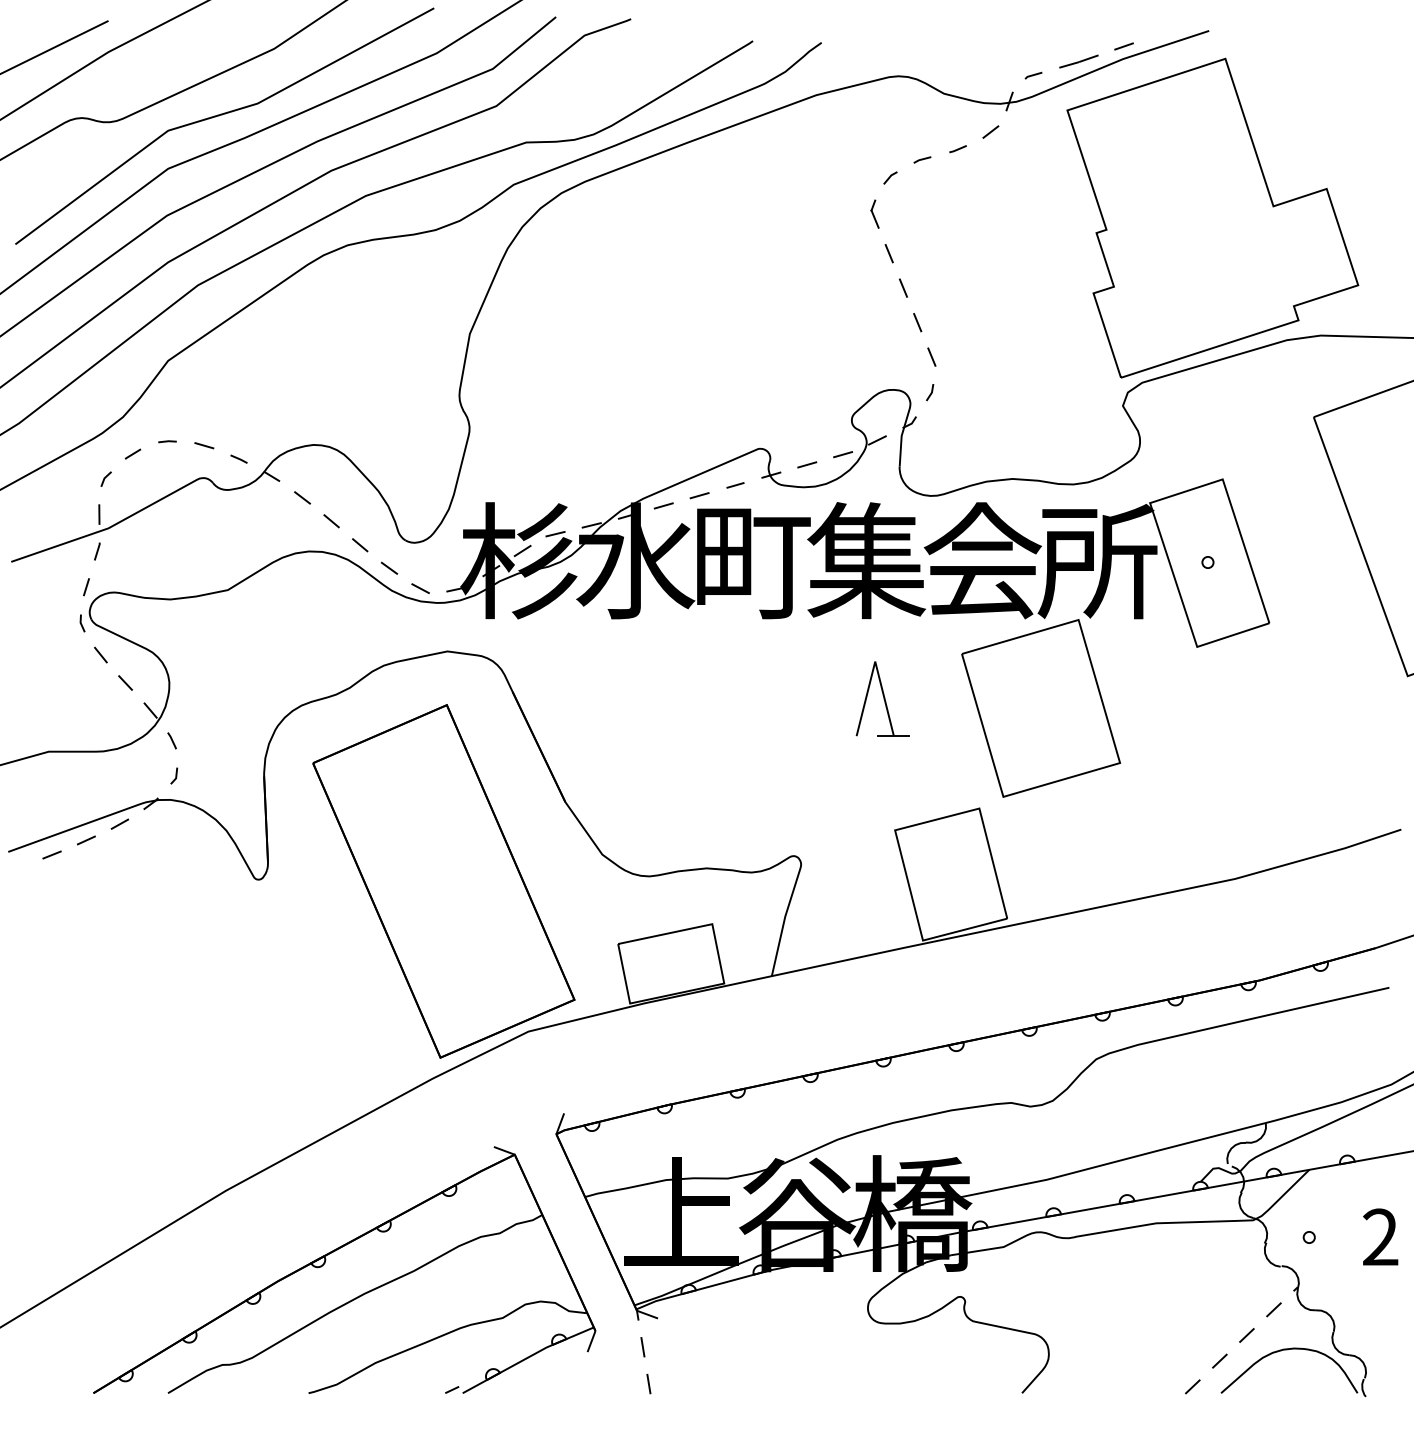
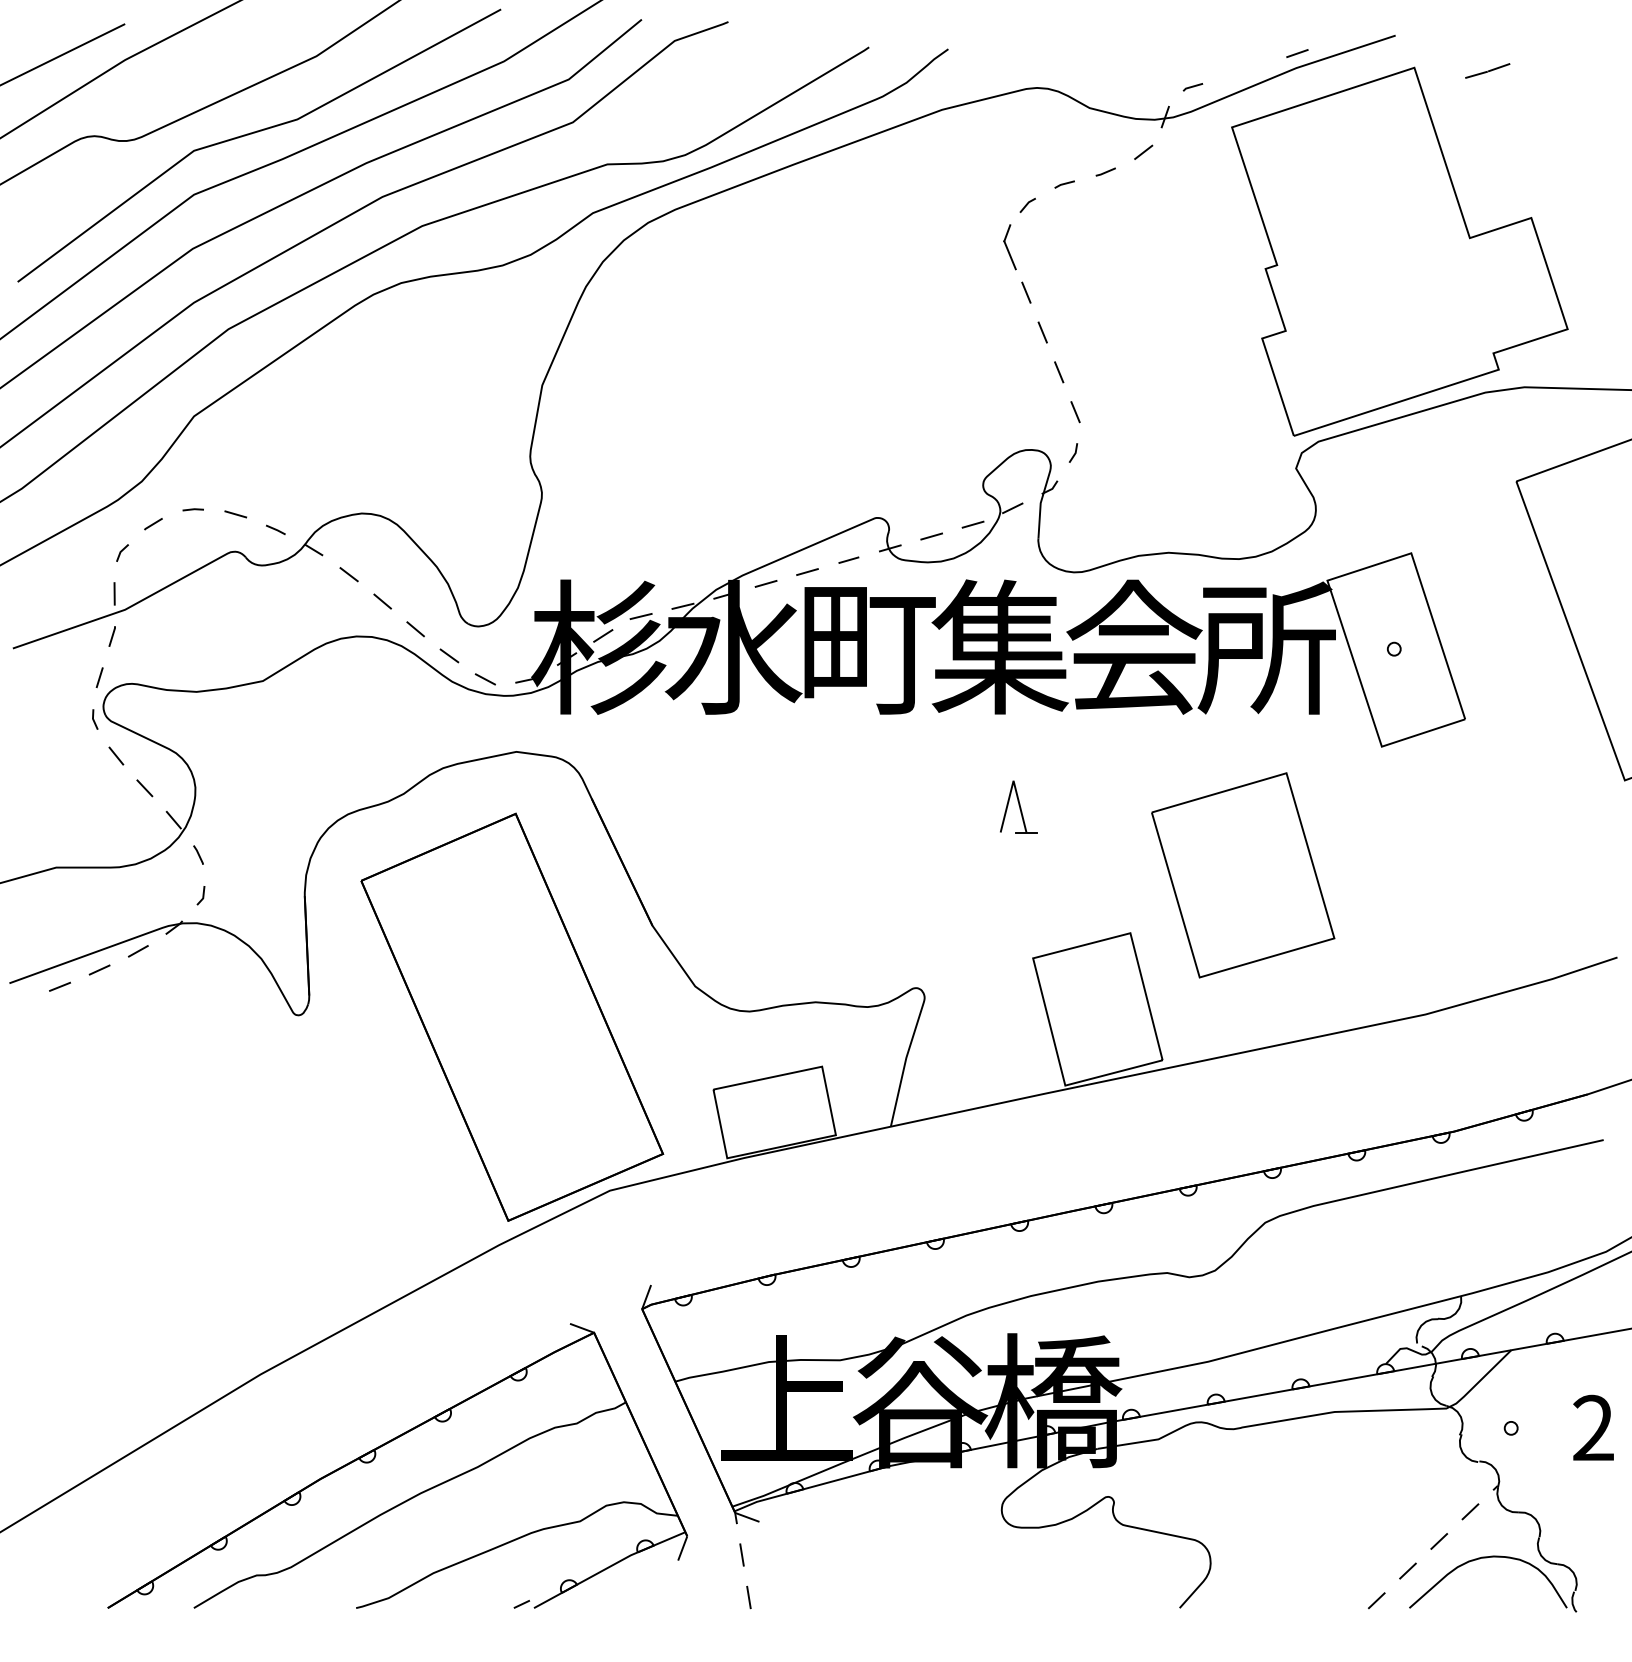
line: (1078, 61) -> (1487, 70), moved
part: (874, 213) -> (1009, 246), size x1.4
part: (882, 698) -> (1018, 806), size x0.6
part: (1041, 708) -> (1243, 875), moved

